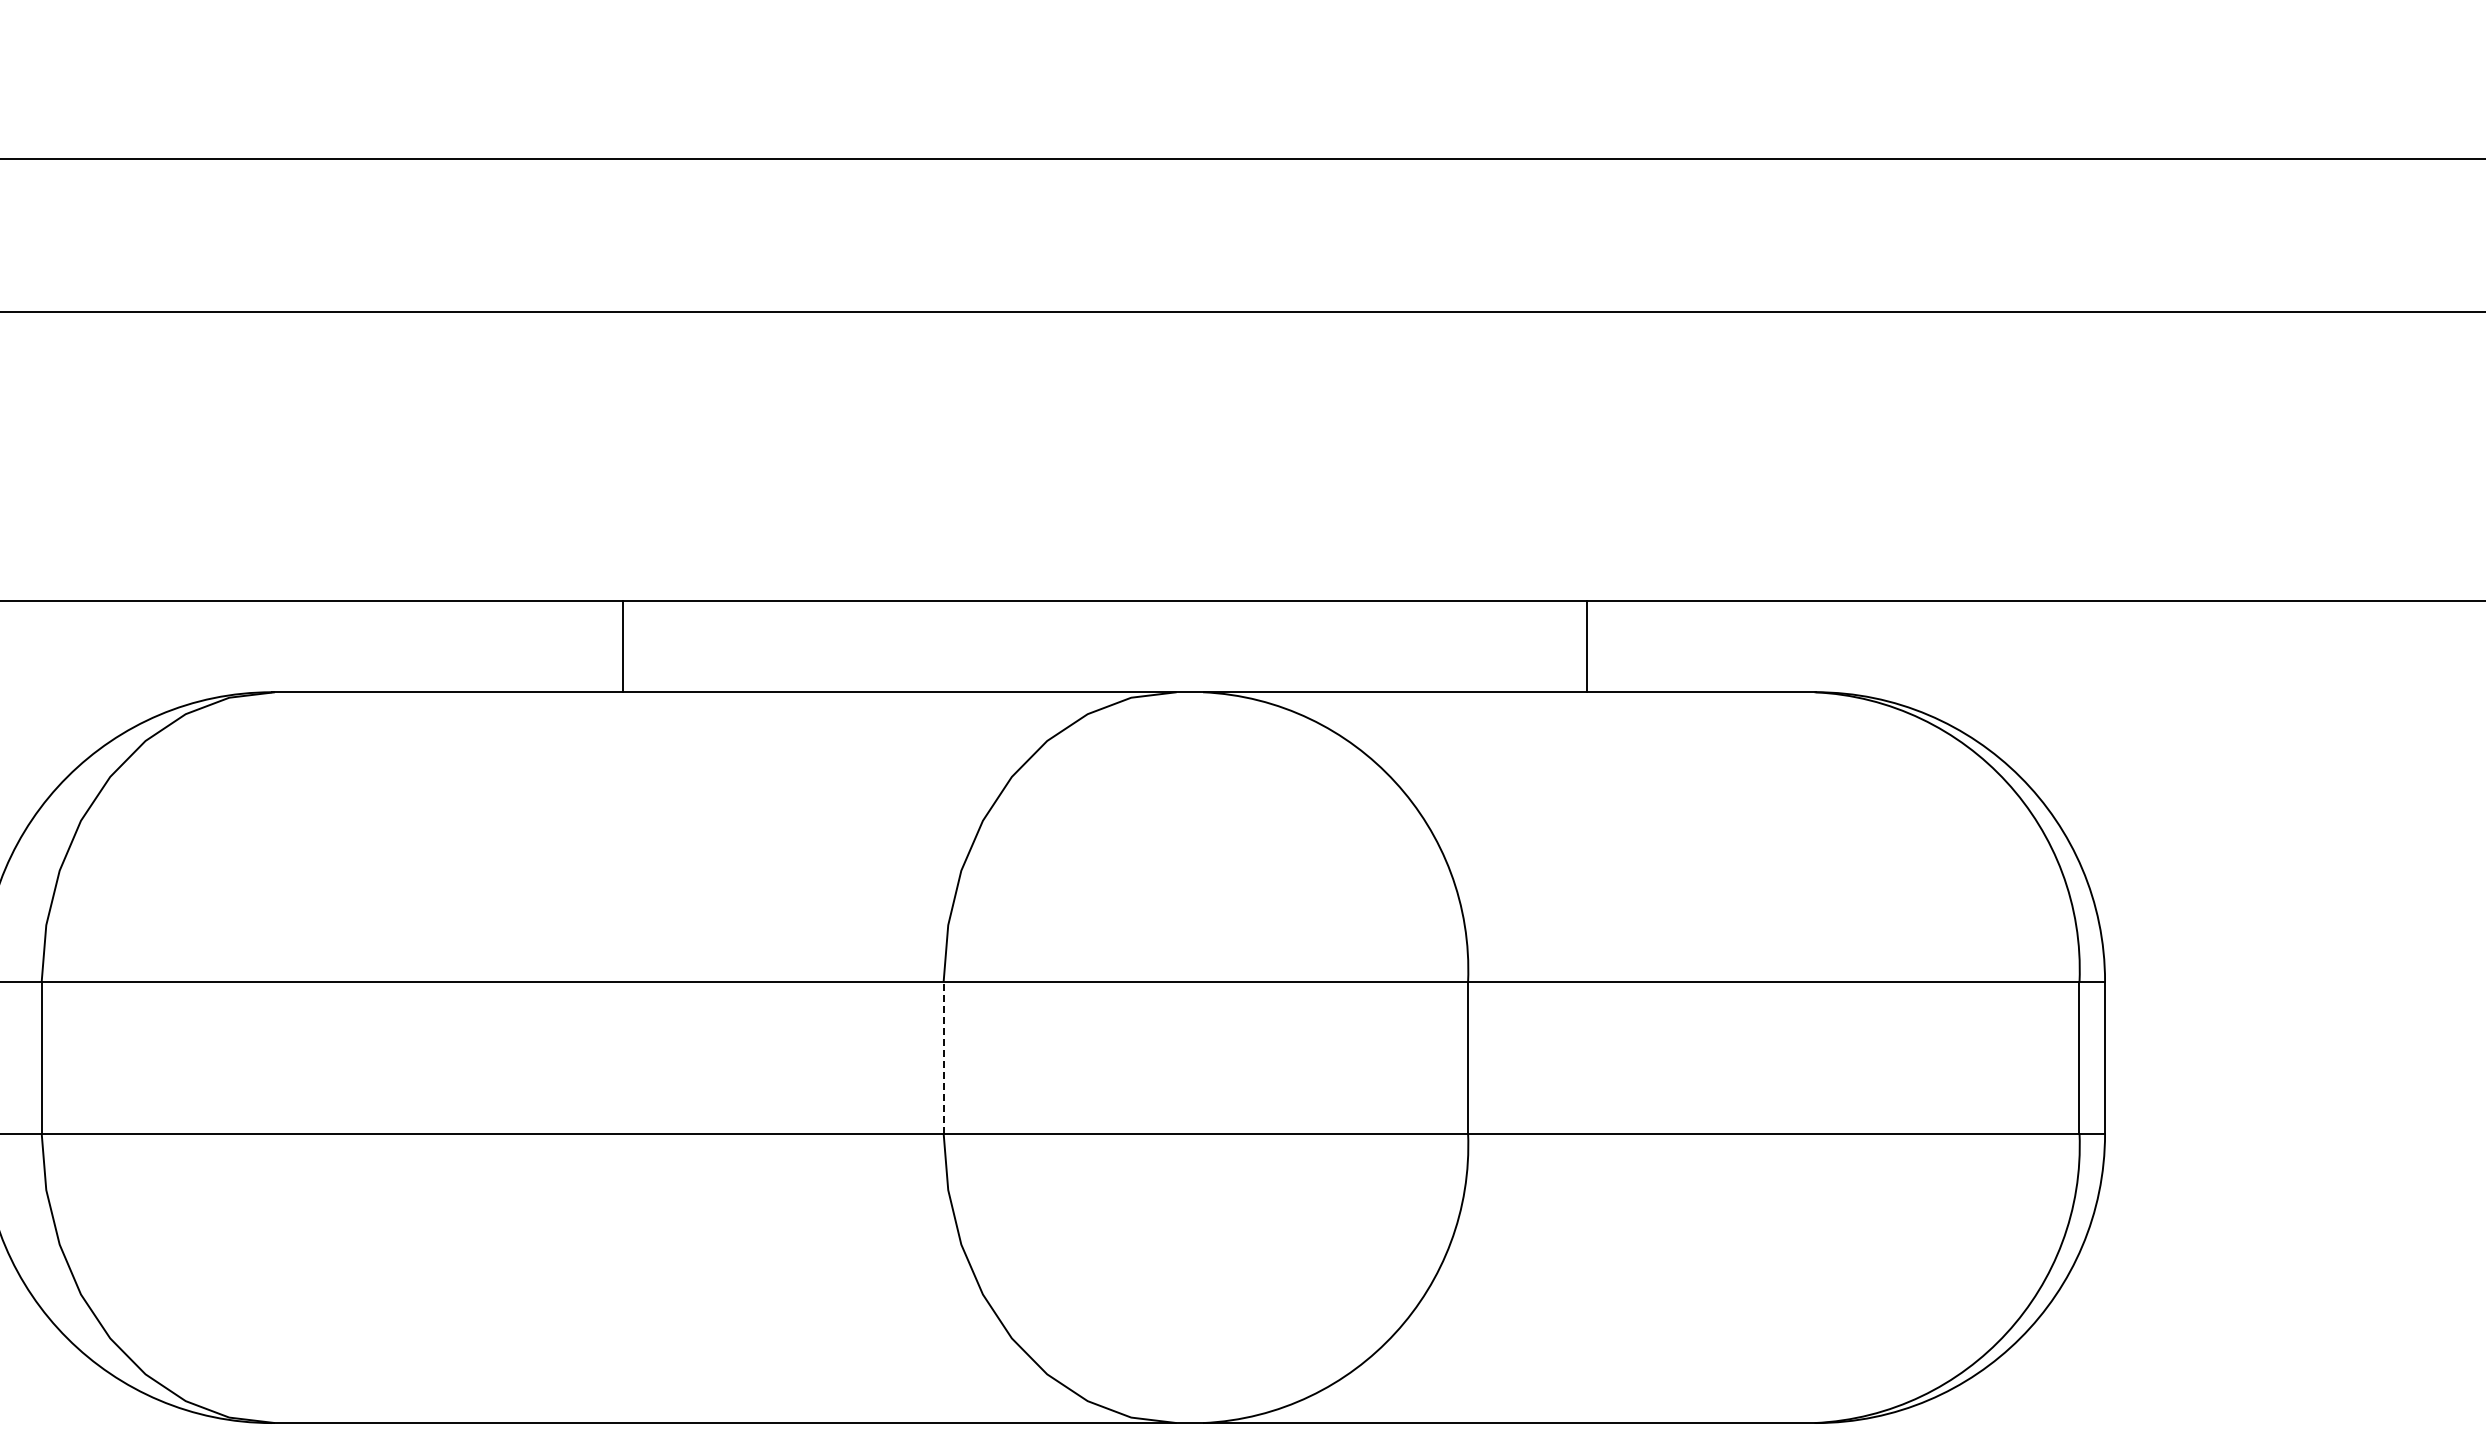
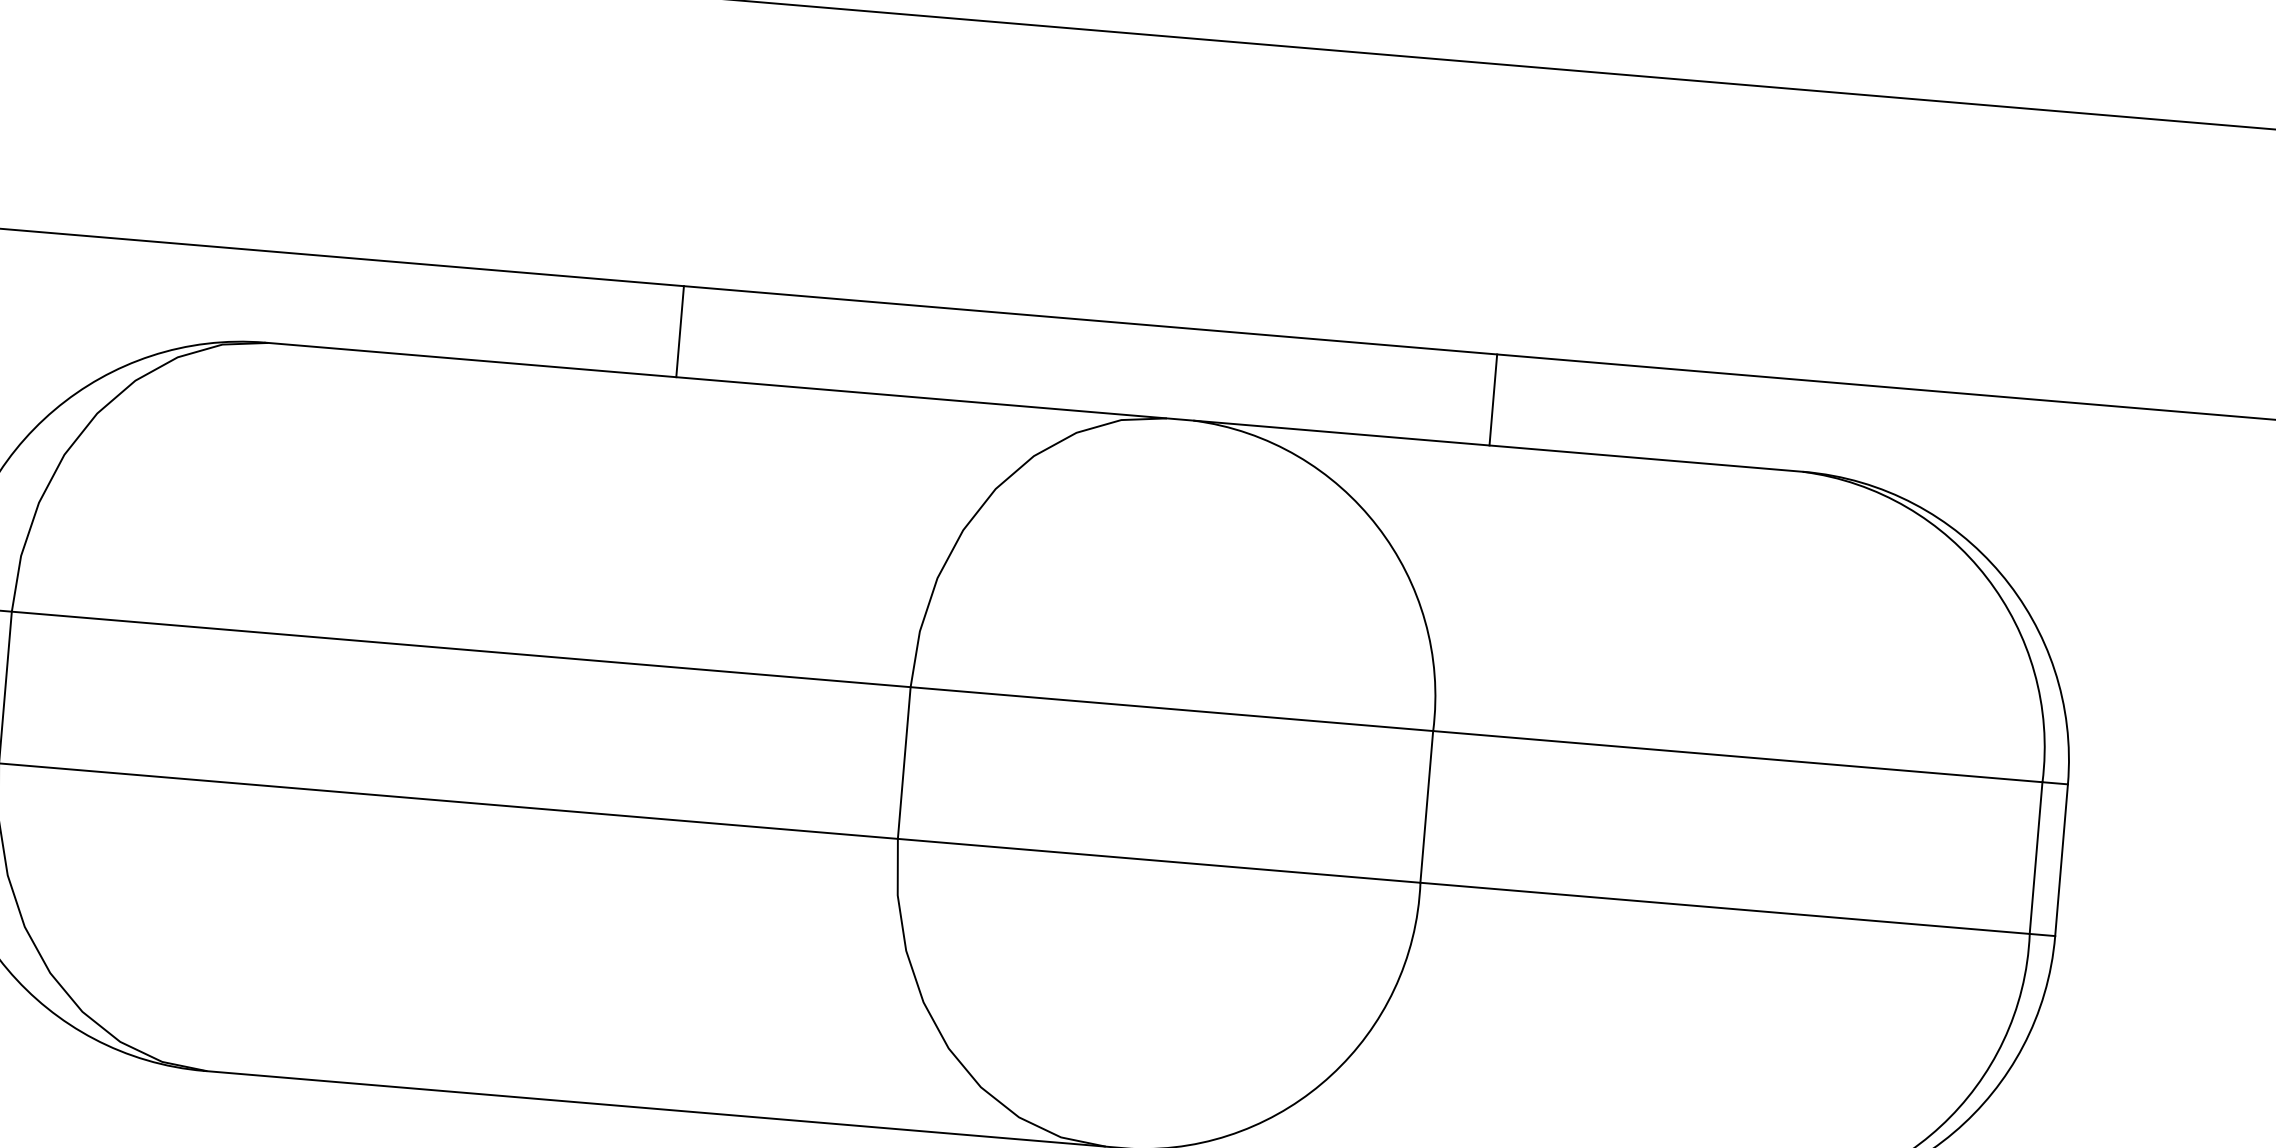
line: (623, 646) -> (680, 331), moved
line: (1587, 646) -> (1493, 399), moved
line: (943, 1057) -> (904, 762), dashed -> solid

